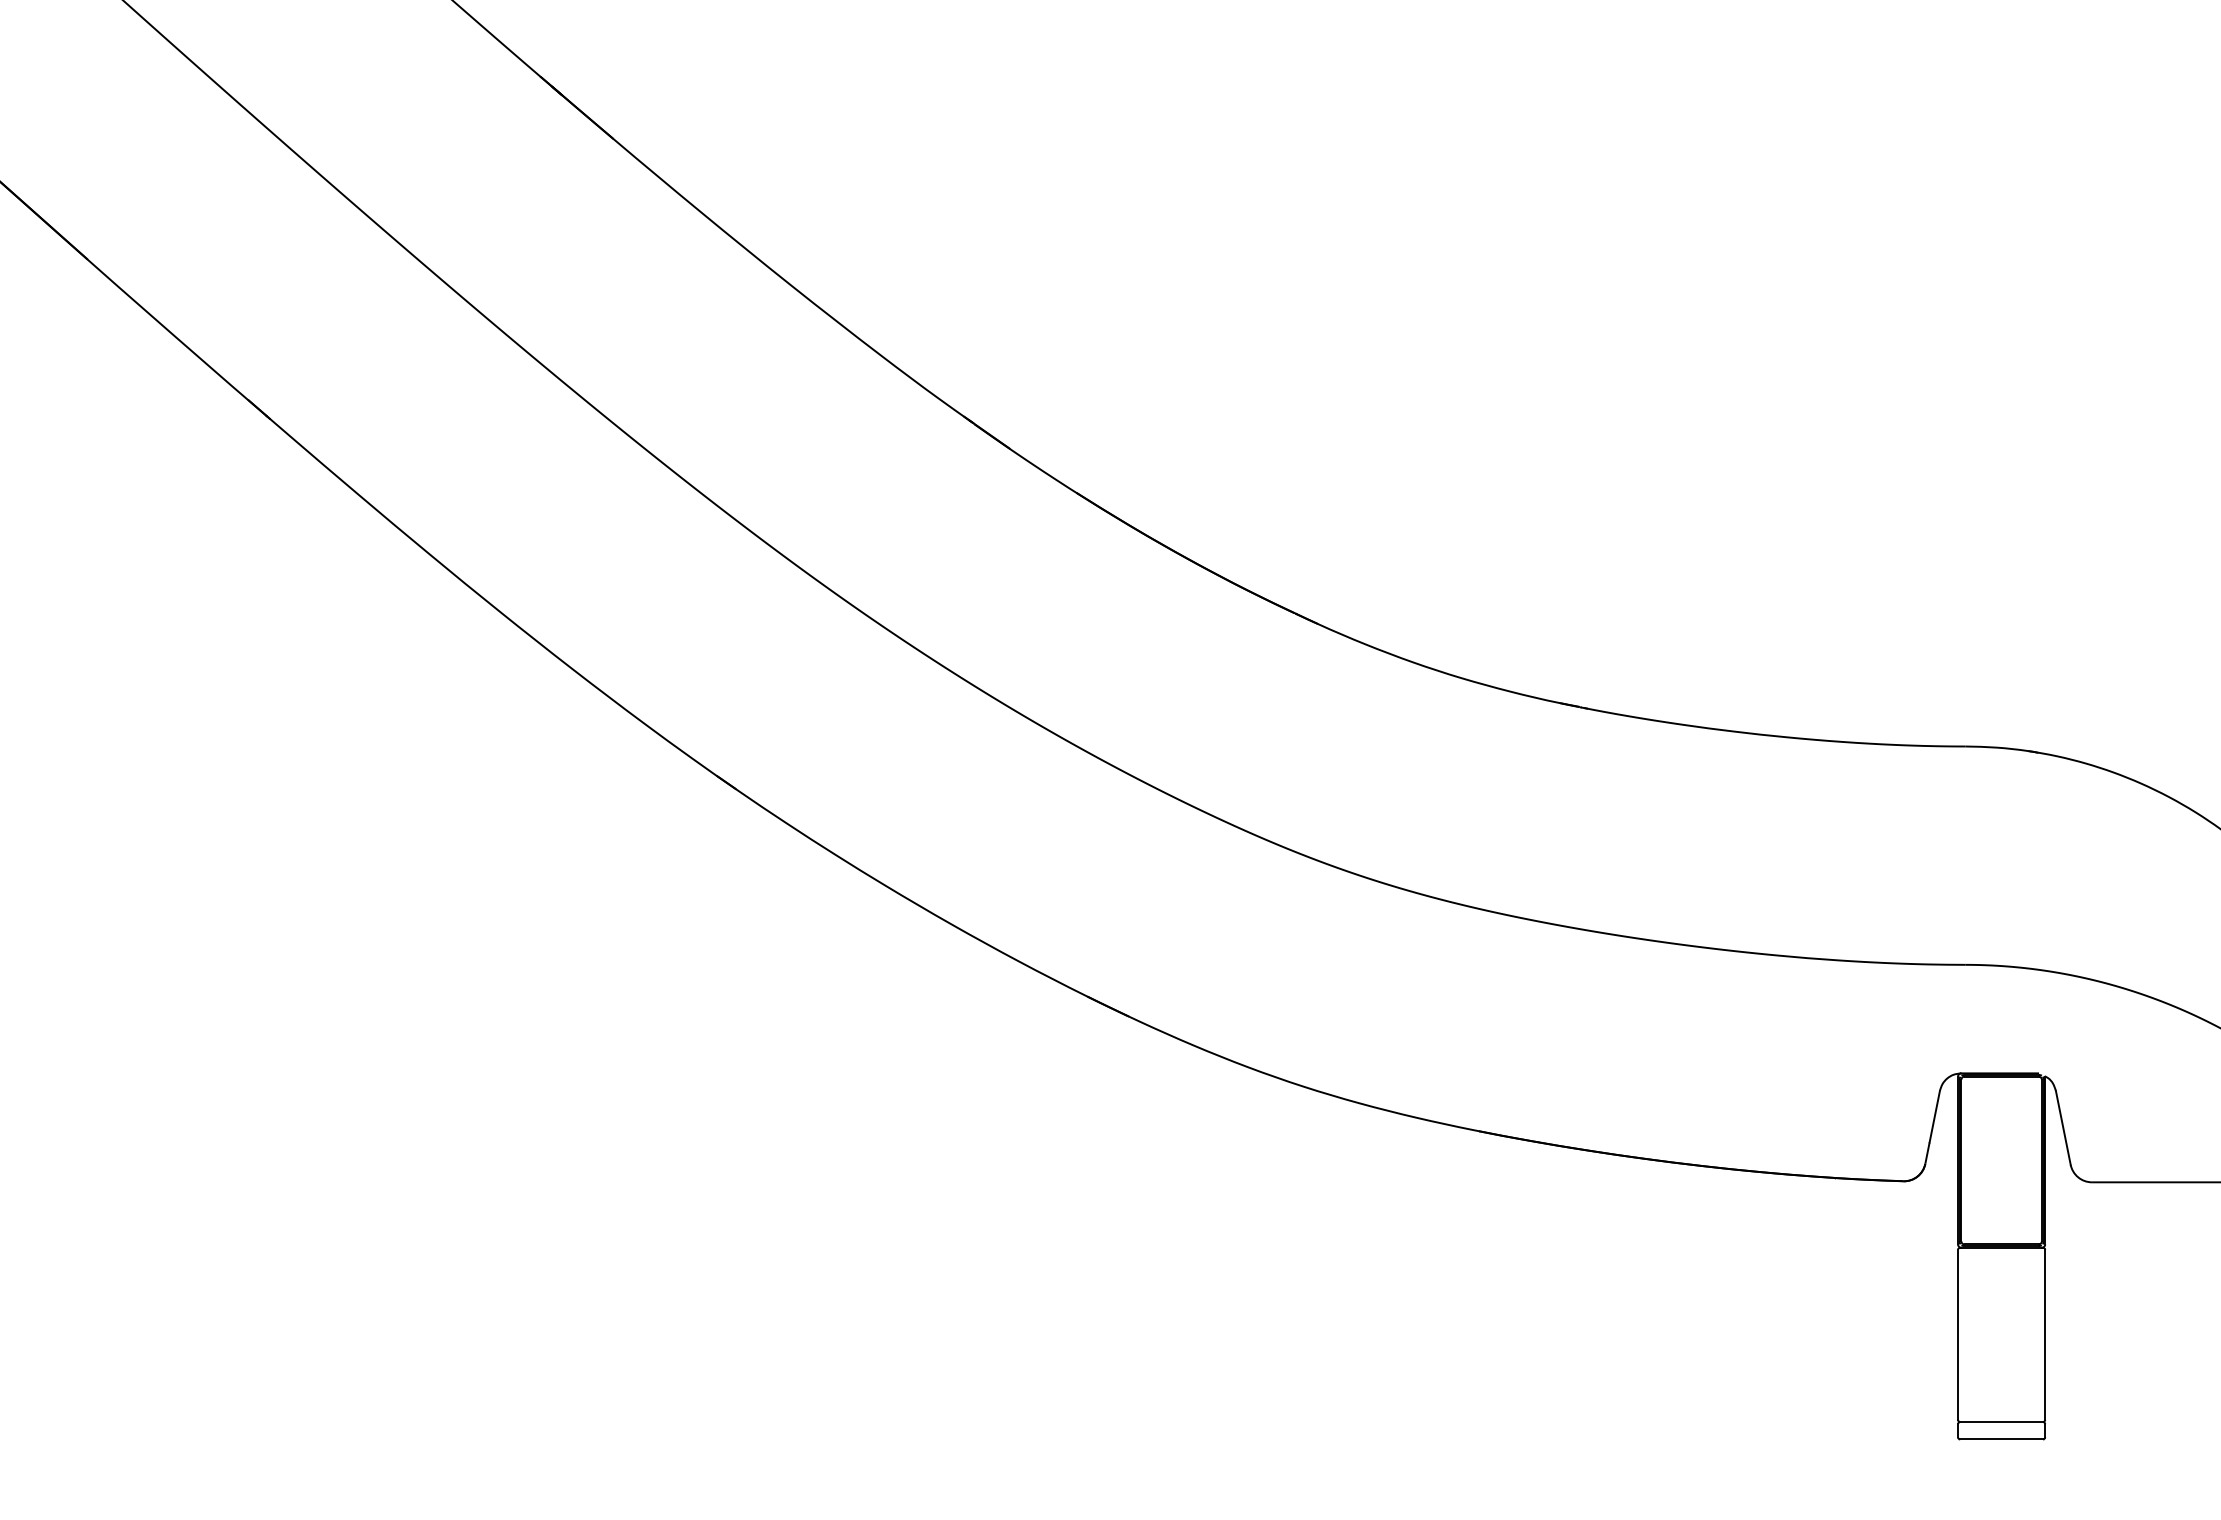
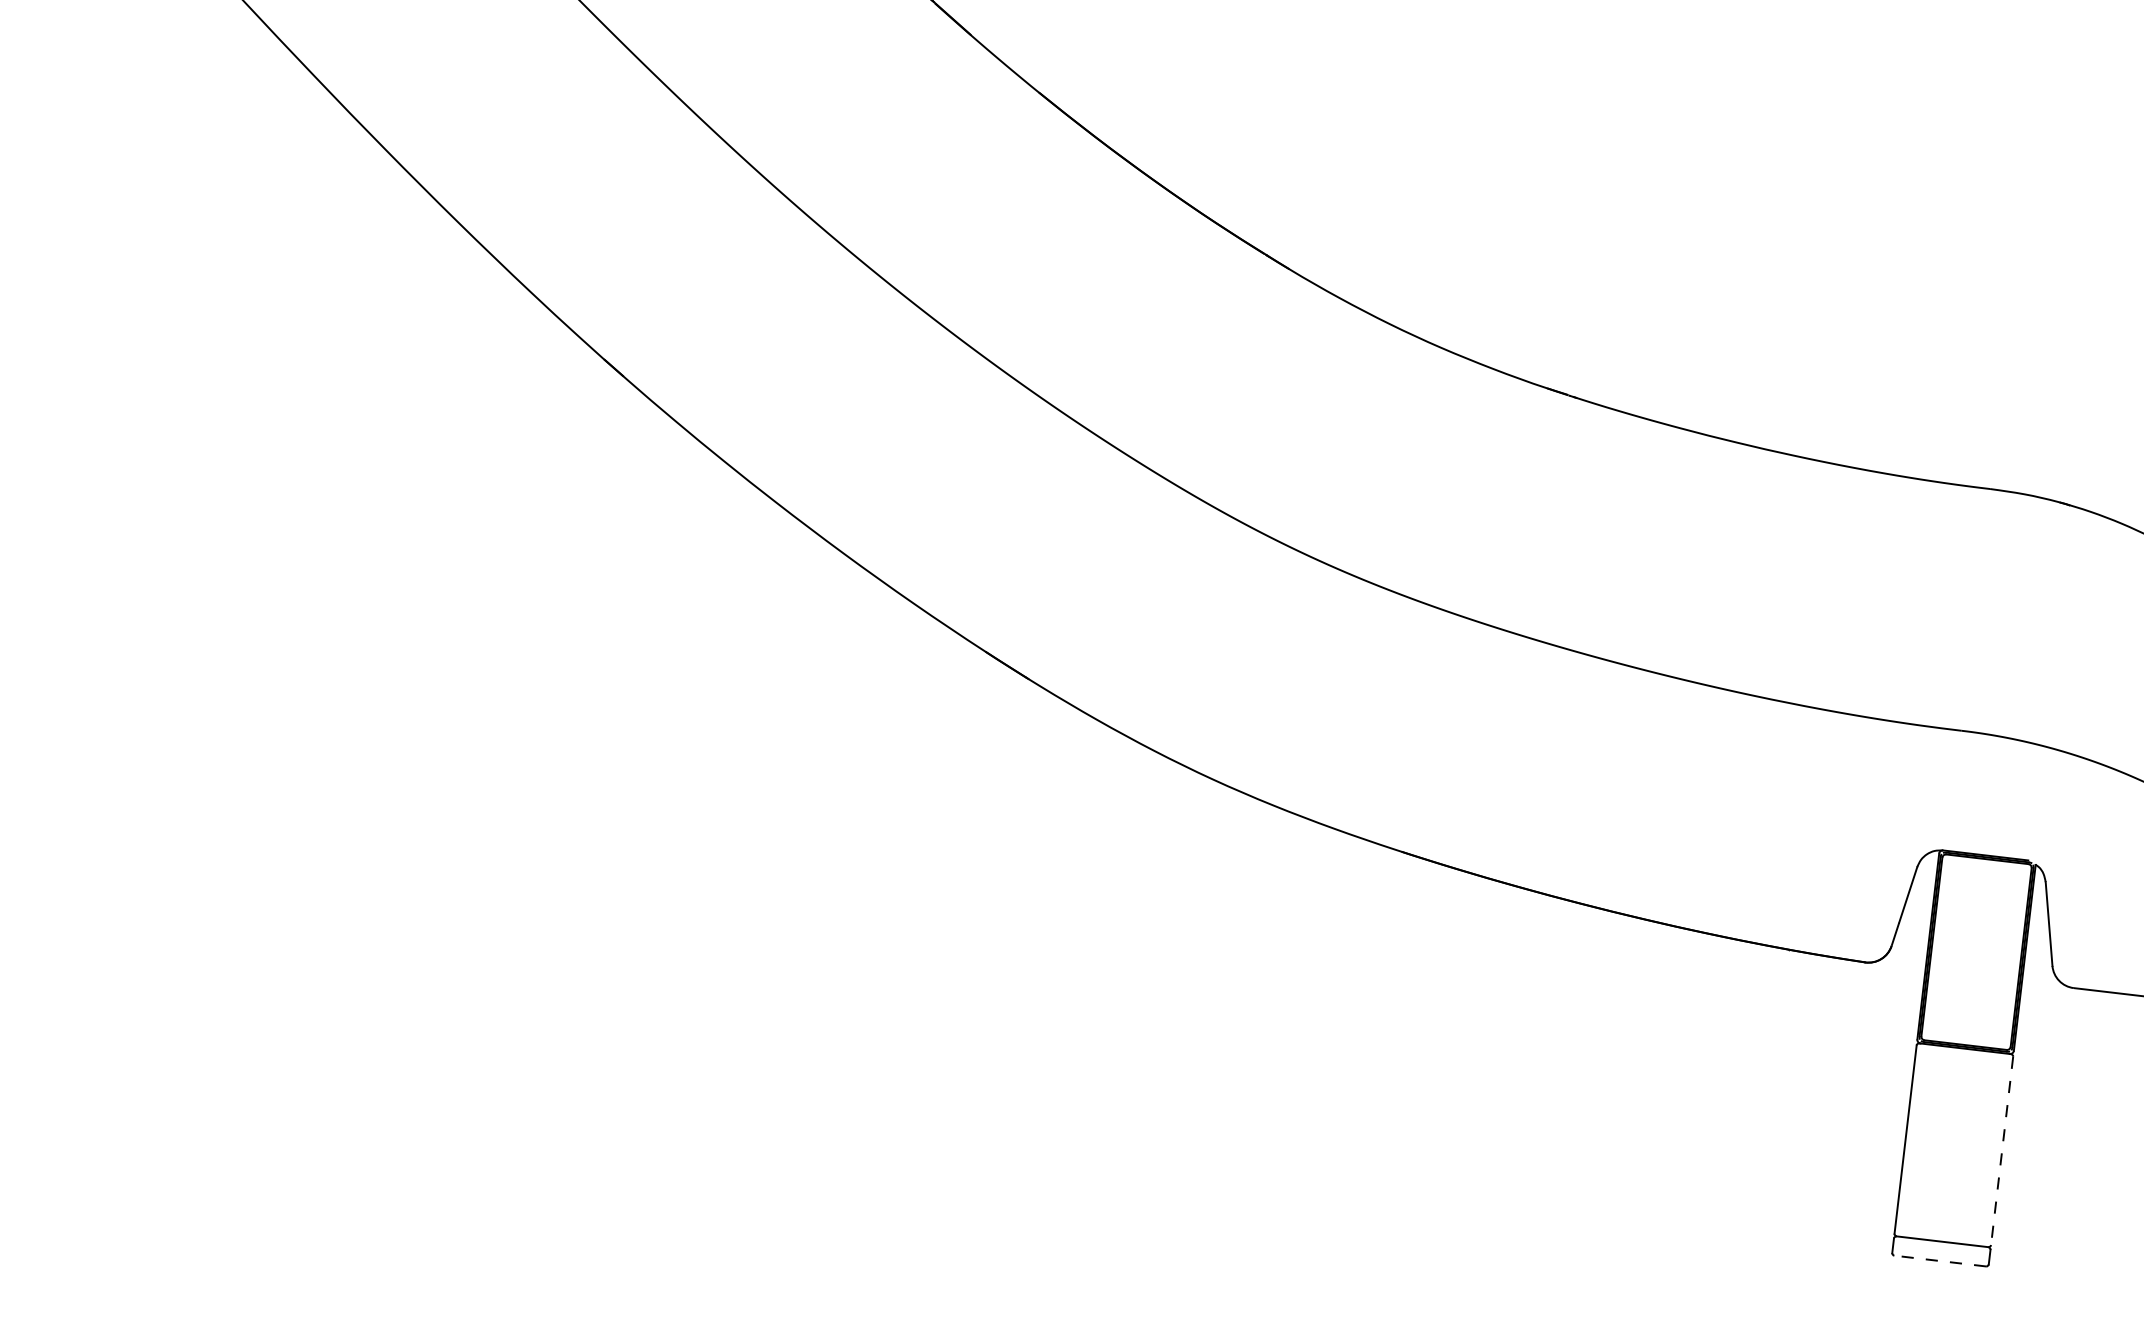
line: (2045, 1334) -> (2002, 1150), solid -> dashed
line: (2001, 1439) -> (1940, 1261), solid -> dashed

